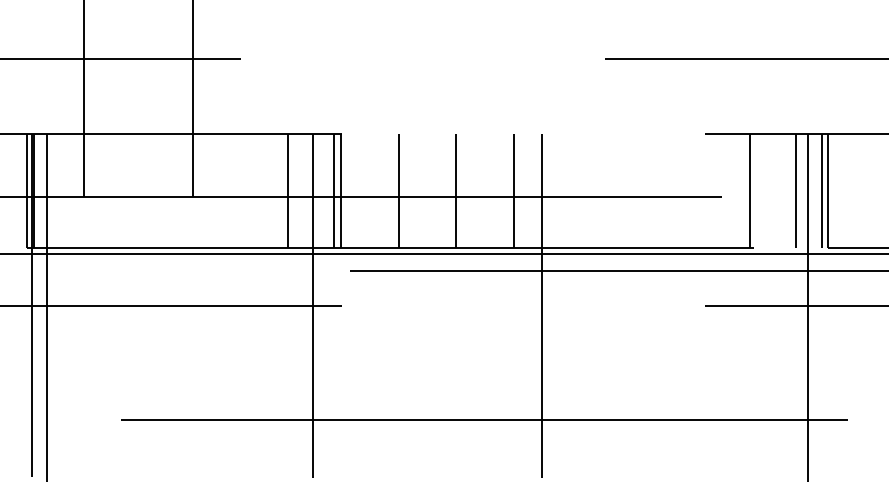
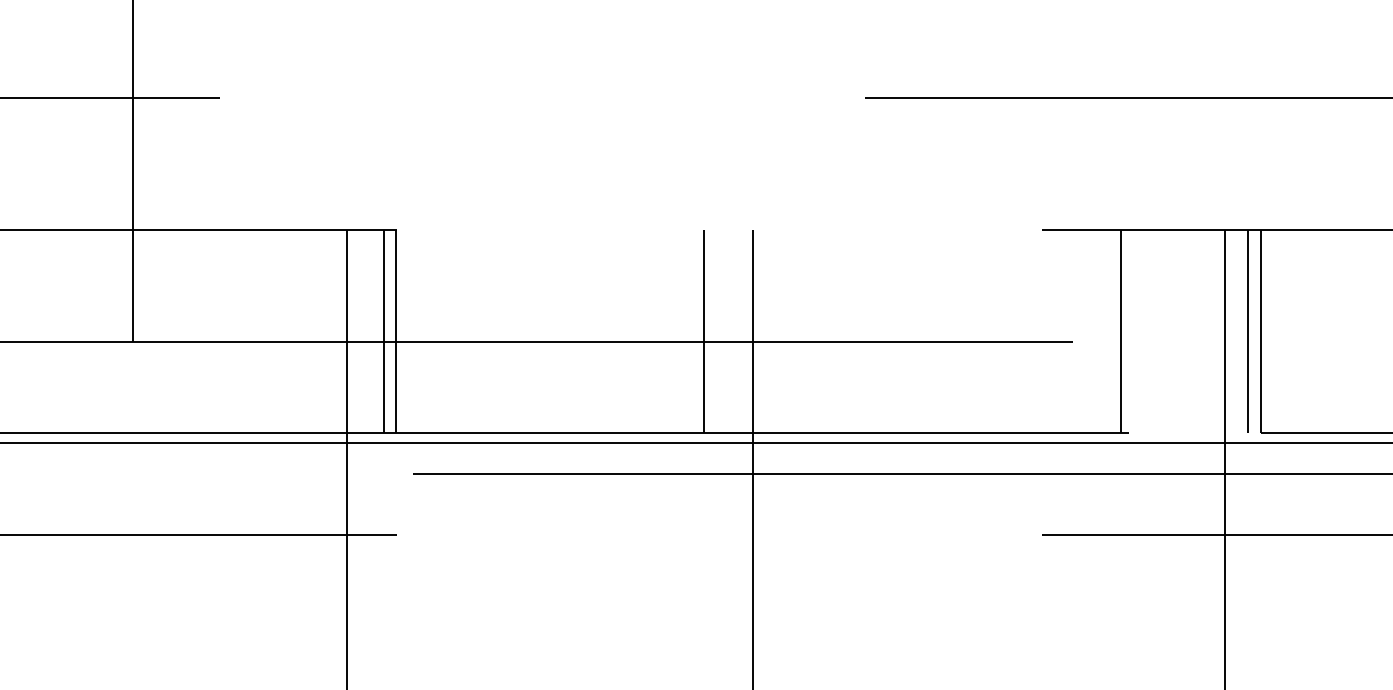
line: (287, 190) -> (301, 330), removed
line: (398, 190) -> (498, 330), removed
line: (456, 190) -> (601, 330), removed
line: (796, 190) -> (1204, 330), removed

